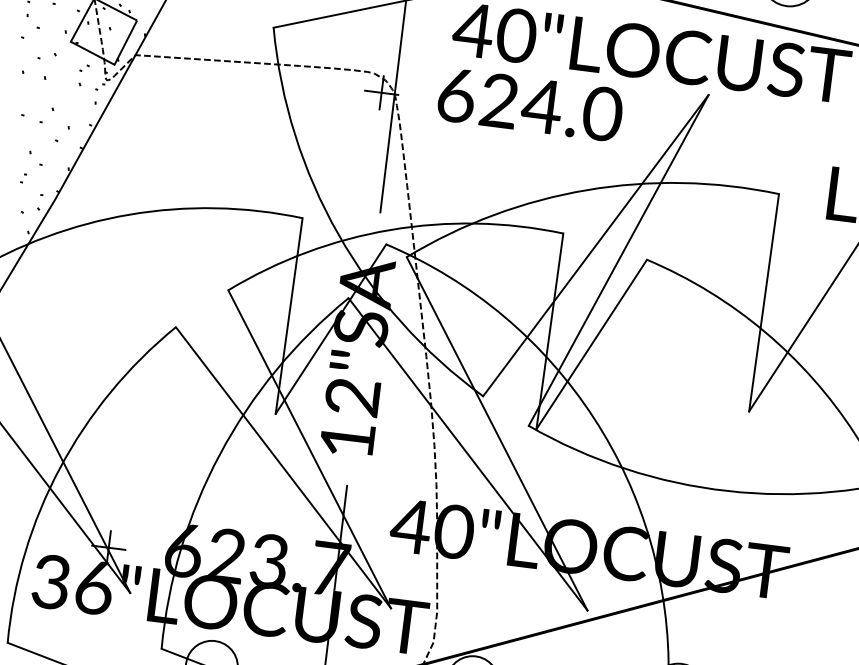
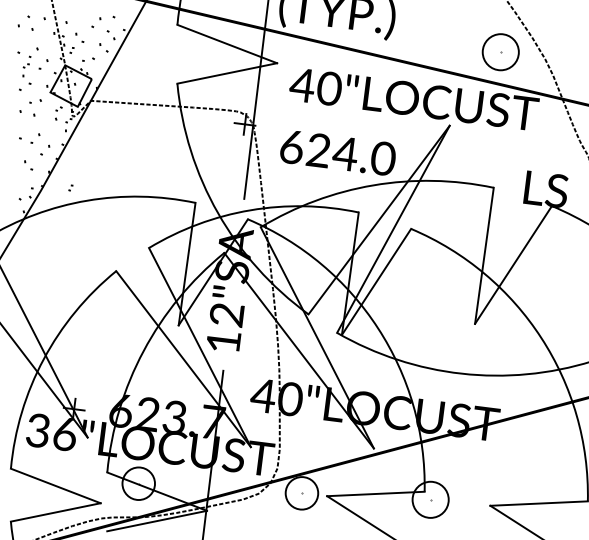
text: (529, 105) -> (337, 153), moved
part: (22, 177) -> (70, 187), moved

